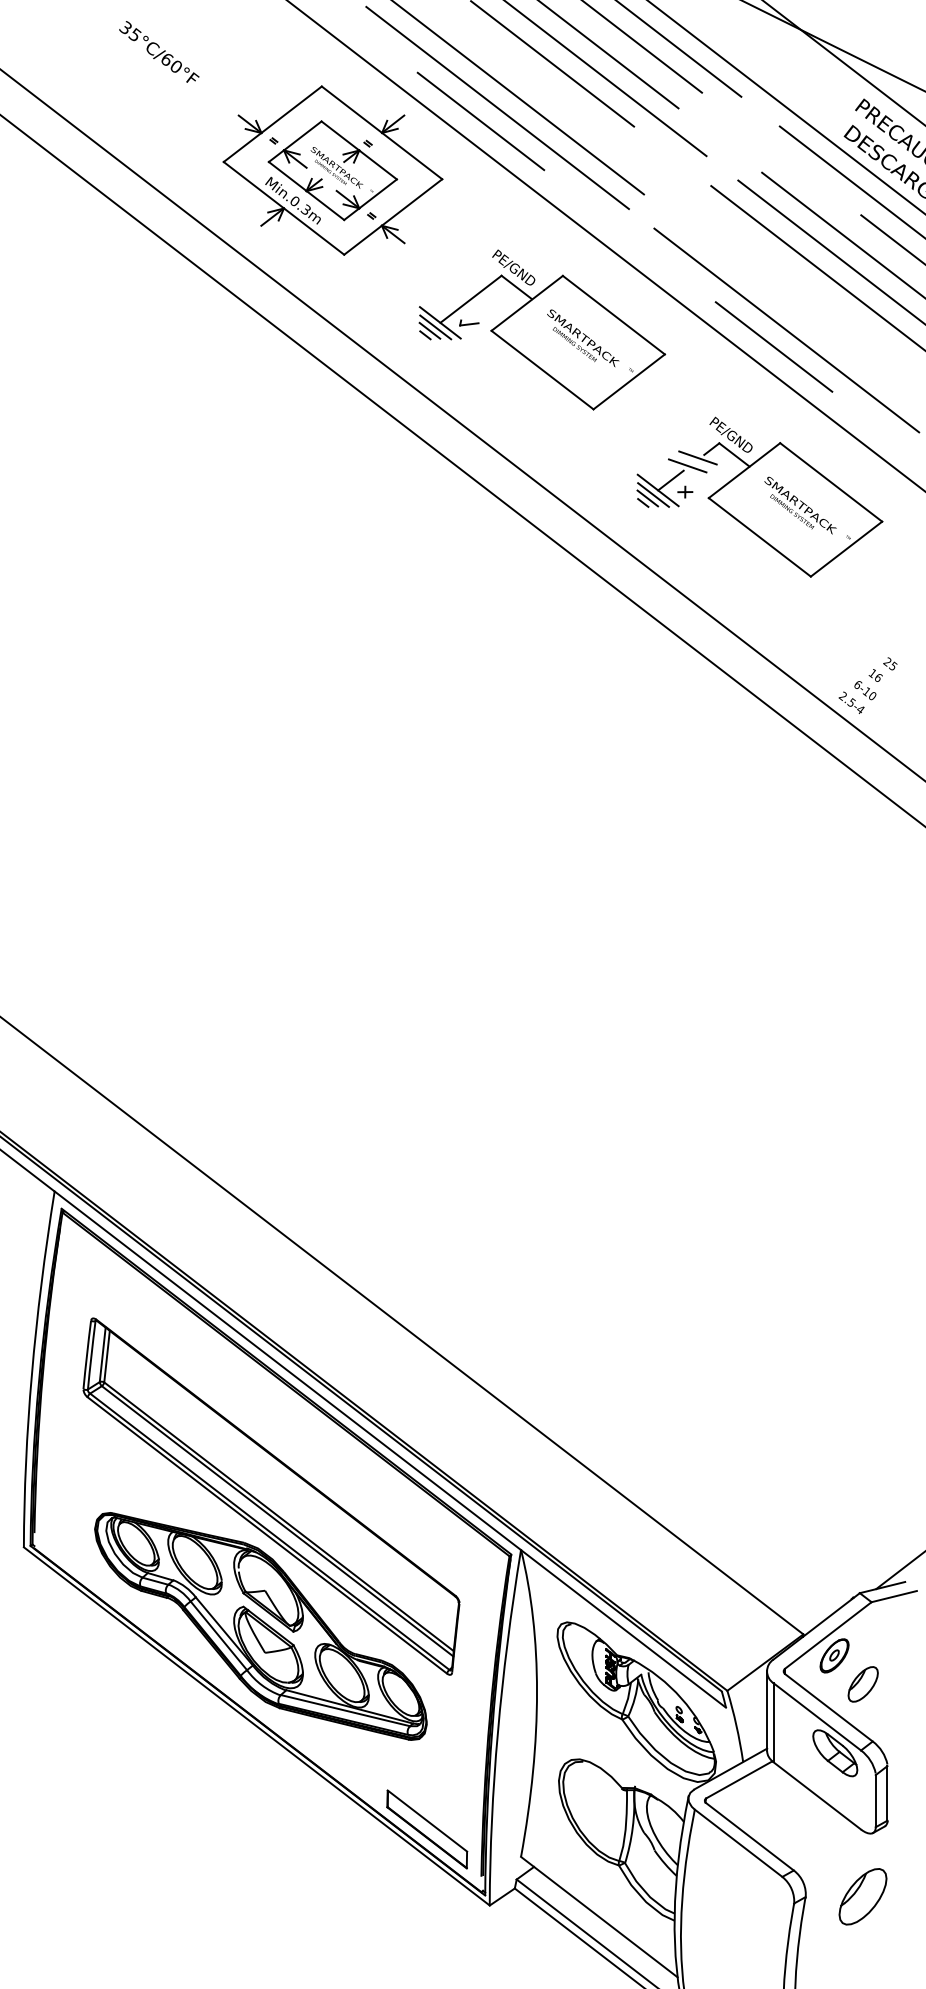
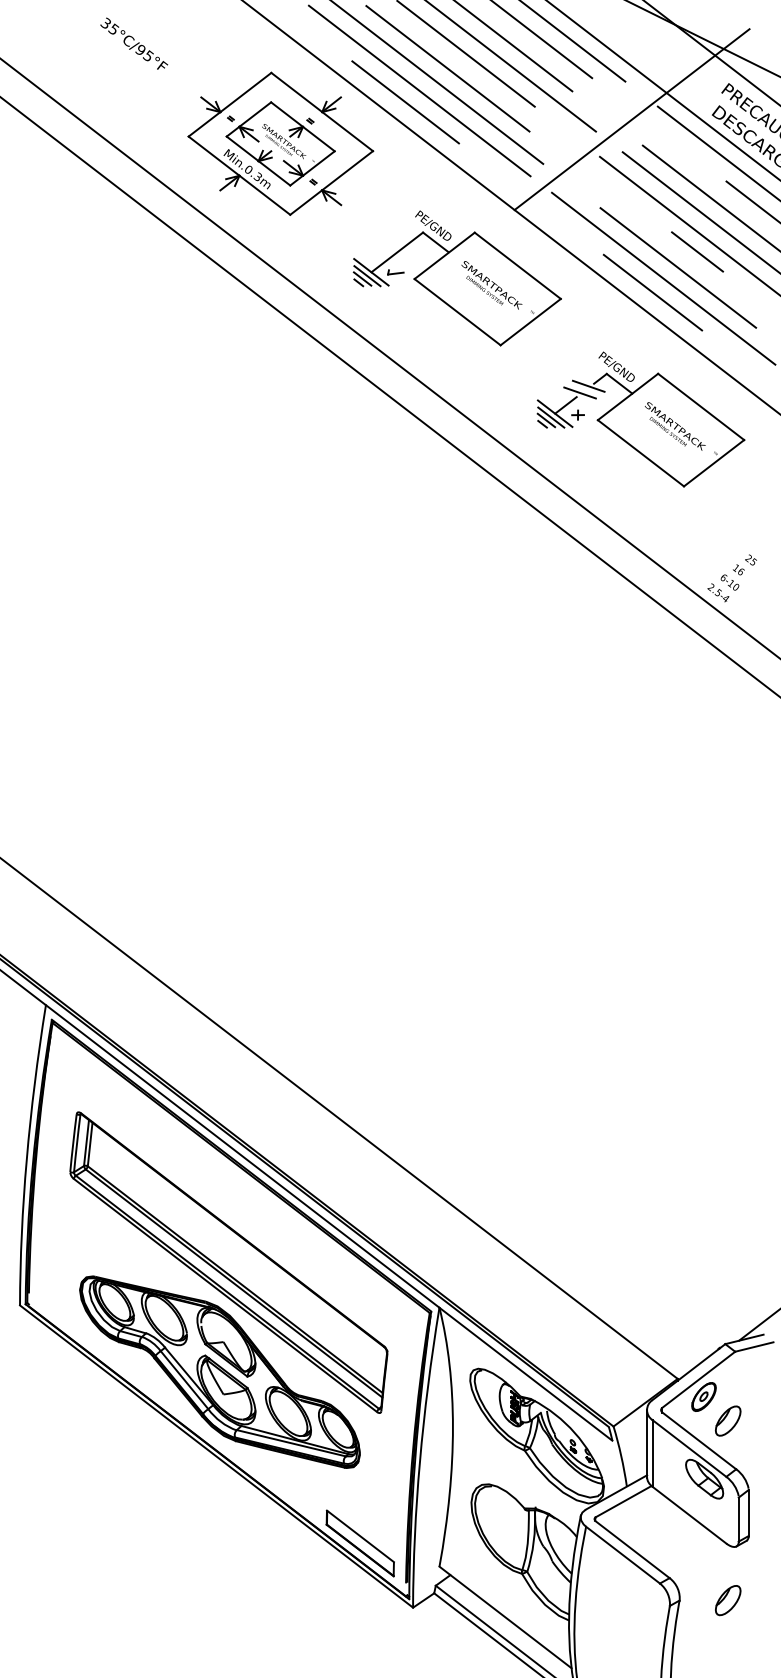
text: (171, 61) -> (144, 51), 35°C/60°F -> 35°C/95°F
line: (530, 81) -> (447, 68), added
line: (748, 141) -> (631, 119), added
line: (826, 298) -> (697, 251), added
line: (804, 317) -> (678, 267), added
part: (863, 1897) -> (728, 1600), size x0.62

